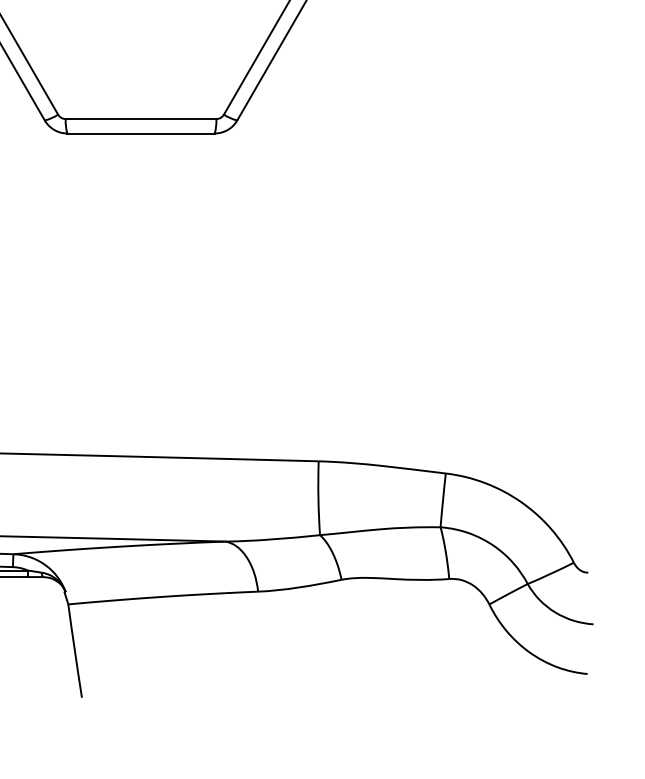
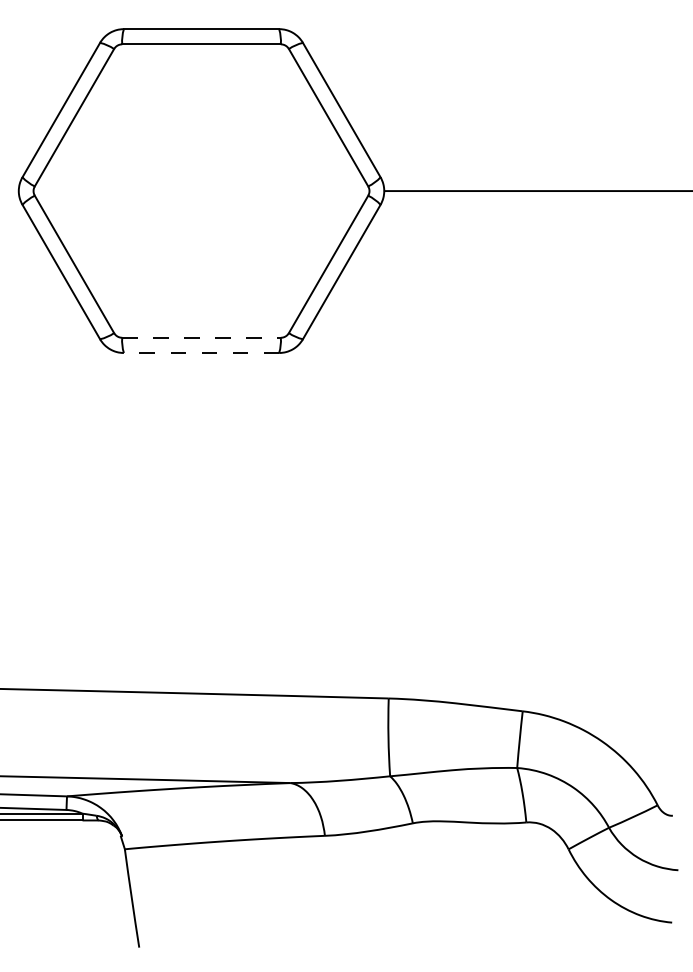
line: (141, 118) -> (202, 337), solid -> dashed
line: (141, 133) -> (201, 353), solid -> dashed

